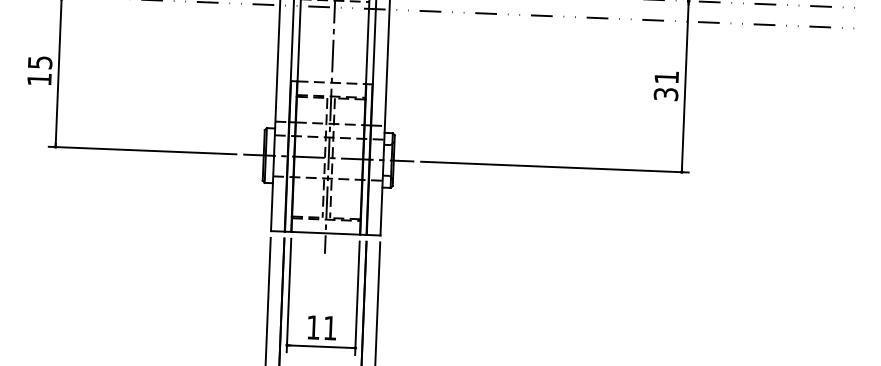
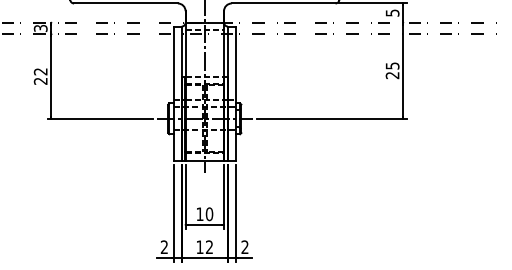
text: (39, 70) -> (40, 76), 15 -> 22
text: (666, 85) -> (392, 70), 31 -> 25
text: (330, 328) -> (209, 214), 11 -> 10

